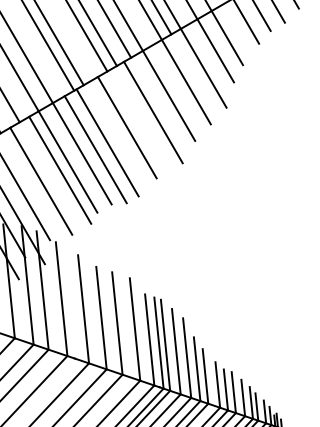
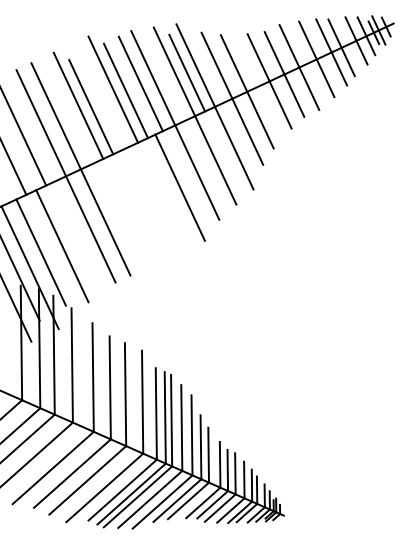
line: (126, 127) -> (152, 200), removed
line: (107, 142) -> (131, 213), removed
line: (95, 149) -> (119, 219), removed
line: (60, 169) -> (82, 236), removed

